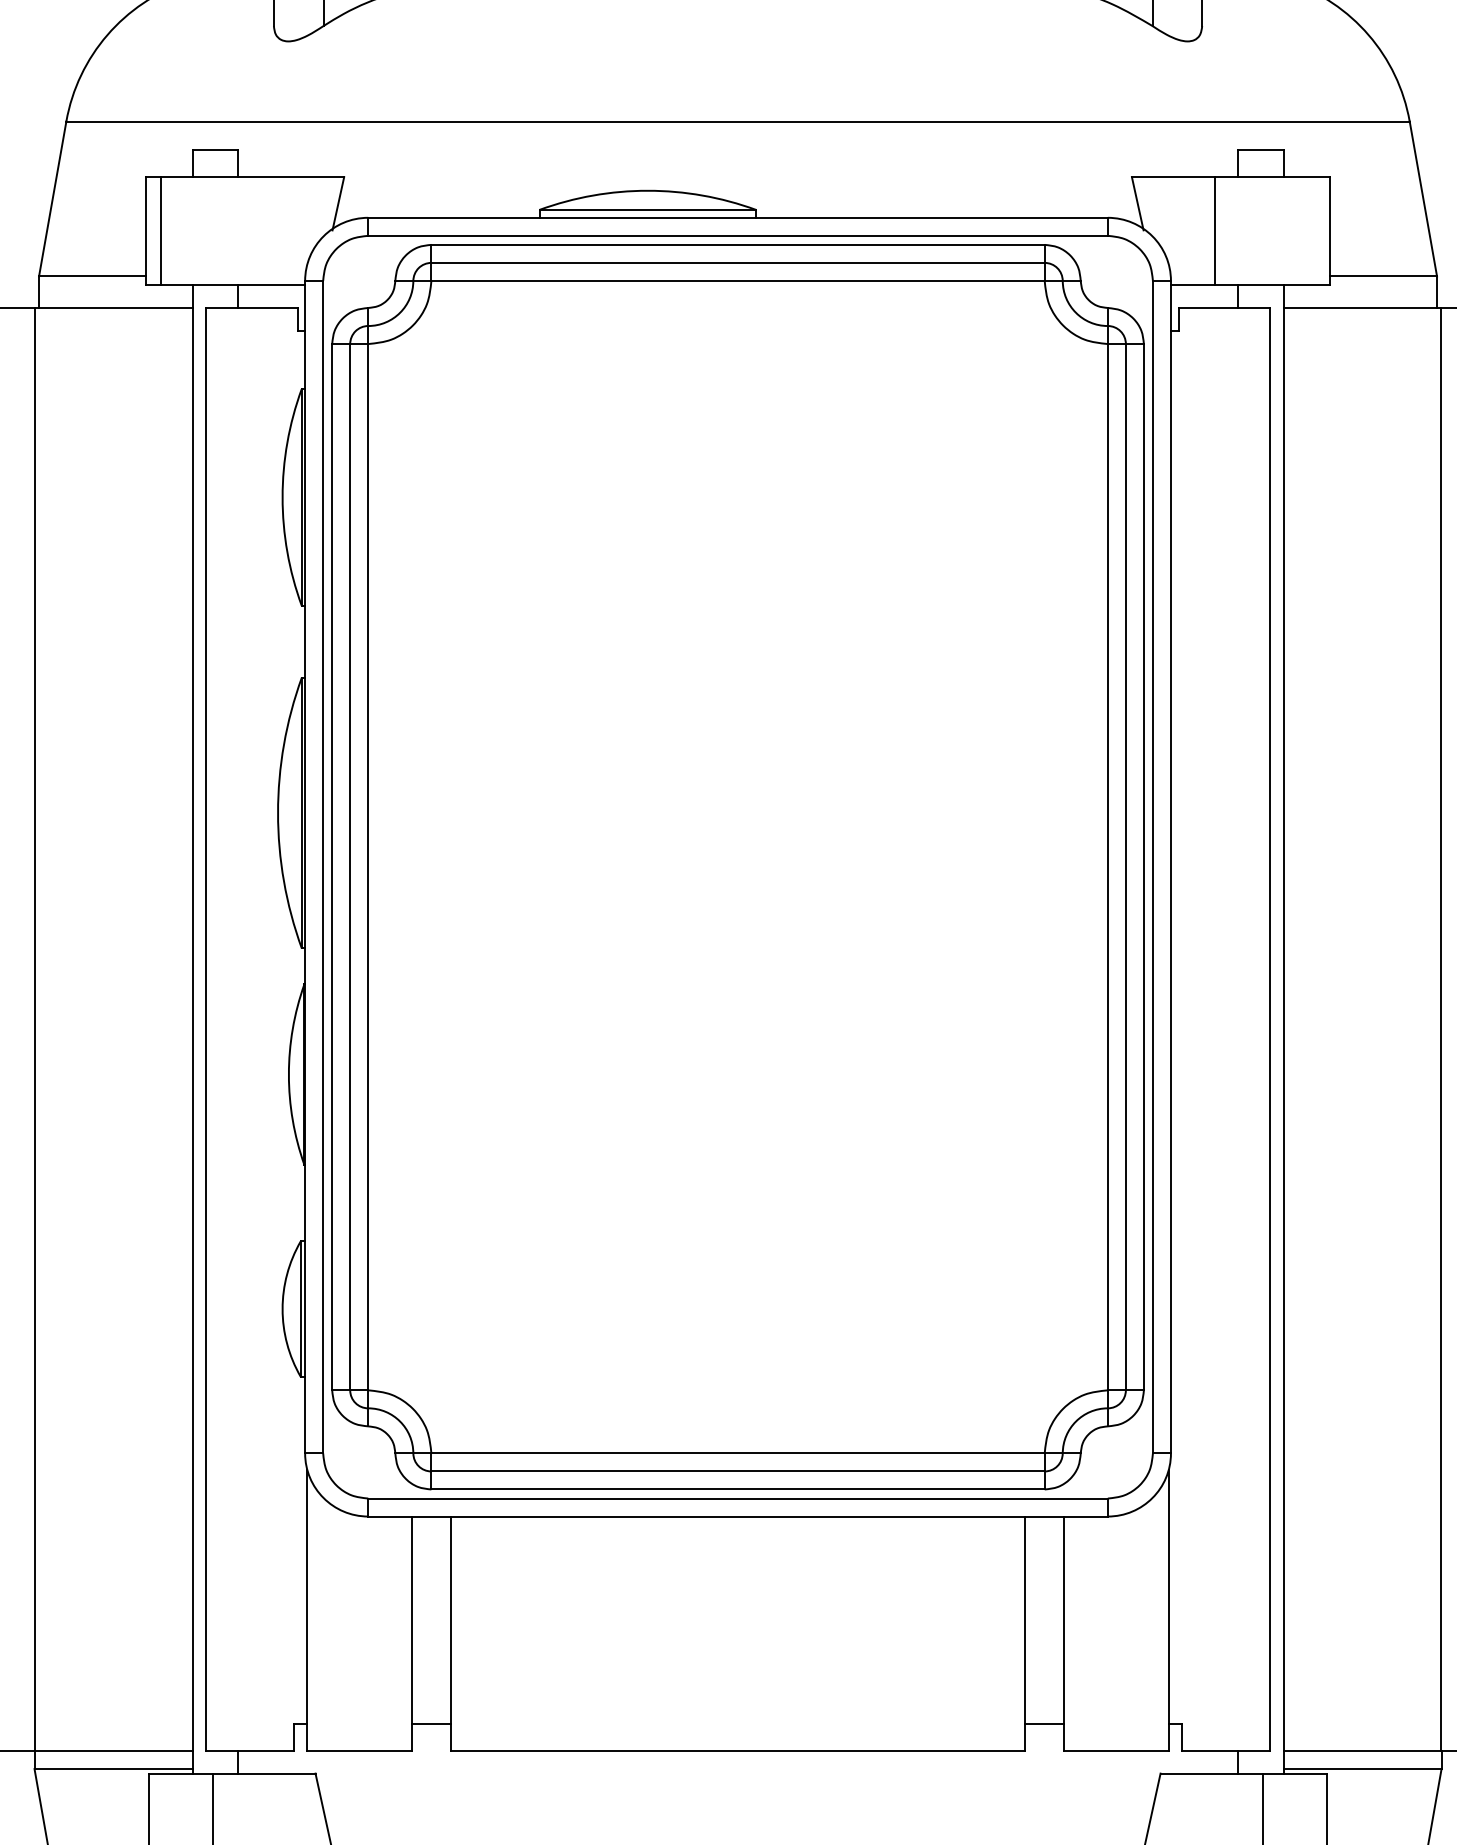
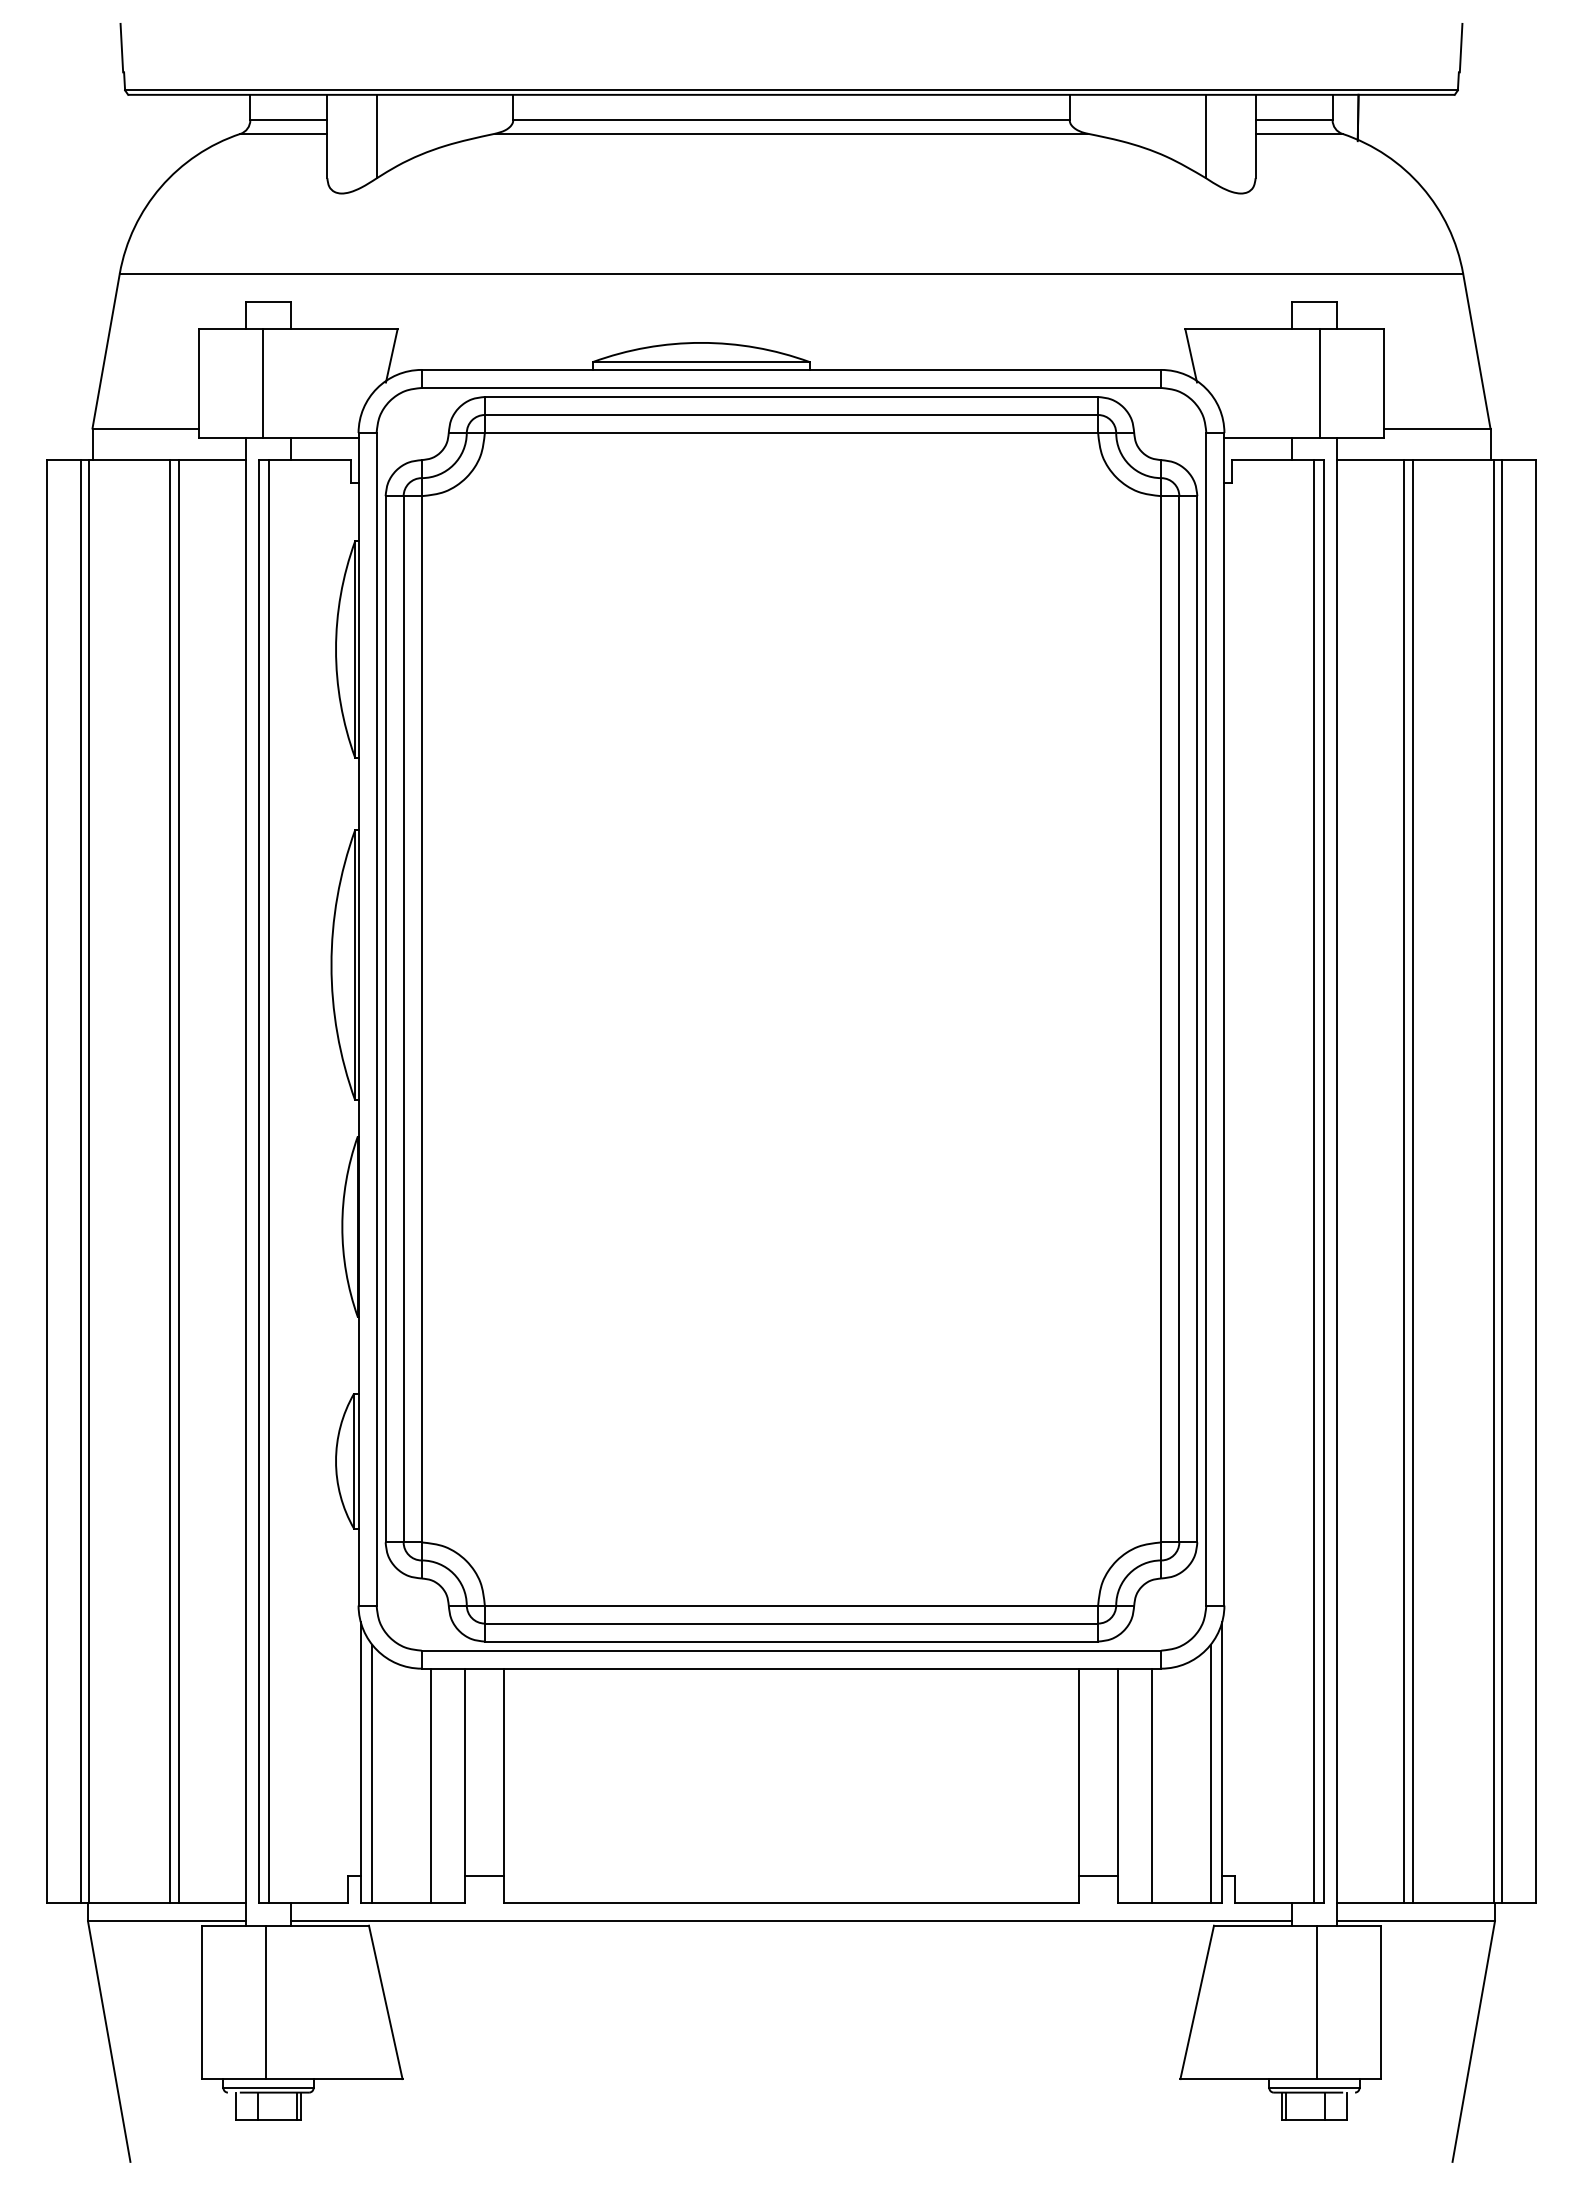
line: (161, 231) -> (263, 383), moved
line: (1214, 231) -> (1319, 383), moved
line: (27, 1029) -> (80, 1181), added
line: (116, 1029) -> (169, 1181), added
line: (125, 1029) -> (178, 1181), added
line: (216, 1029) -> (269, 1181), added
line: (1260, 1029) -> (1313, 1181), added
line: (1351, 1029) -> (1404, 1181), added
line: (1360, 1029) -> (1413, 1181), added
line: (1449, 1029) -> (1502, 1181), added
line: (319, 1621) -> (372, 1773), added
line: (1157, 1621) -> (1210, 1773), added
line: (377, 1633) -> (430, 1785), added
line: (1099, 1633) -> (1152, 1785), added
line: (738, 1769) -> (791, 1921), added

